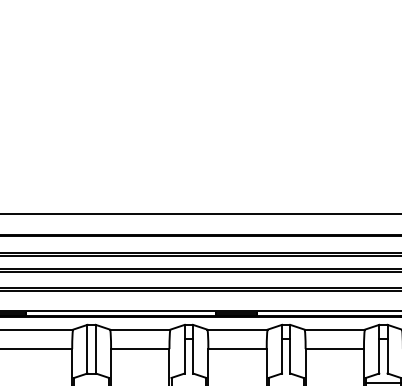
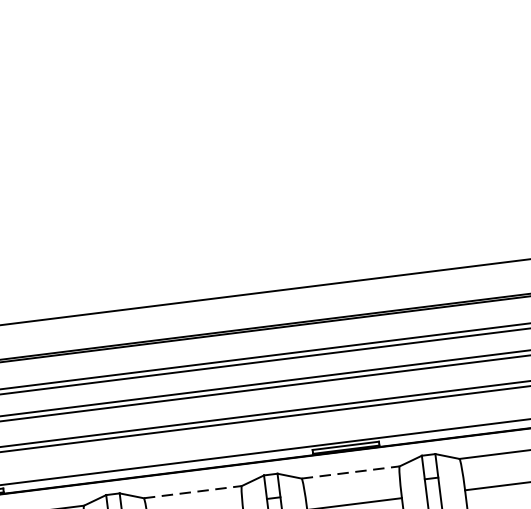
line: (140, 329) -> (193, 491), solid -> dashed
line: (238, 329) -> (352, 472), solid -> dashed

